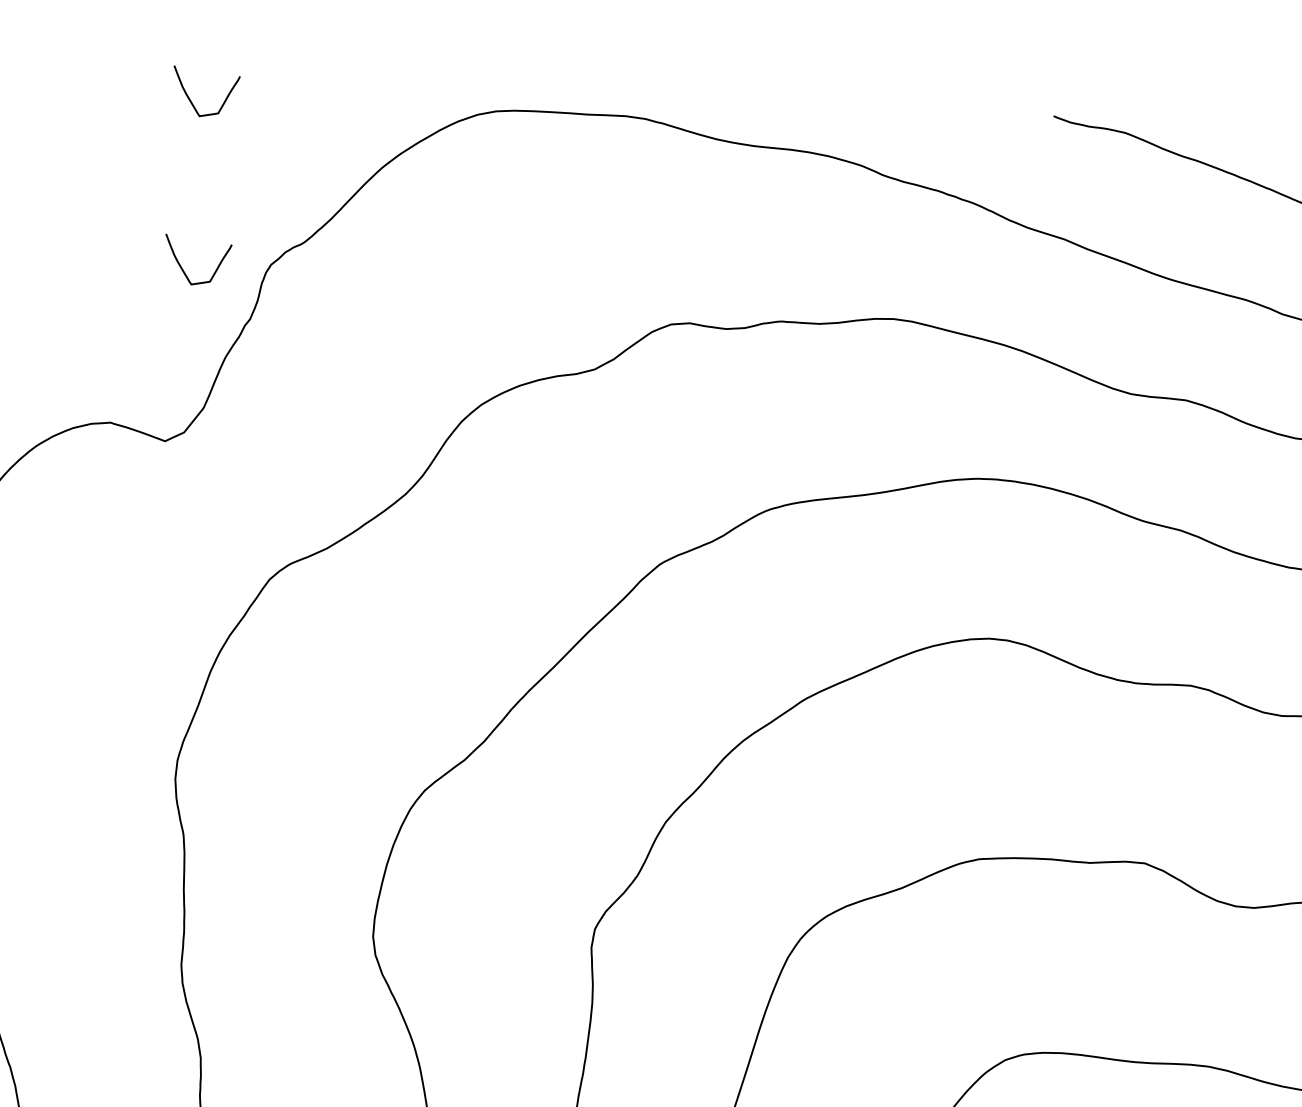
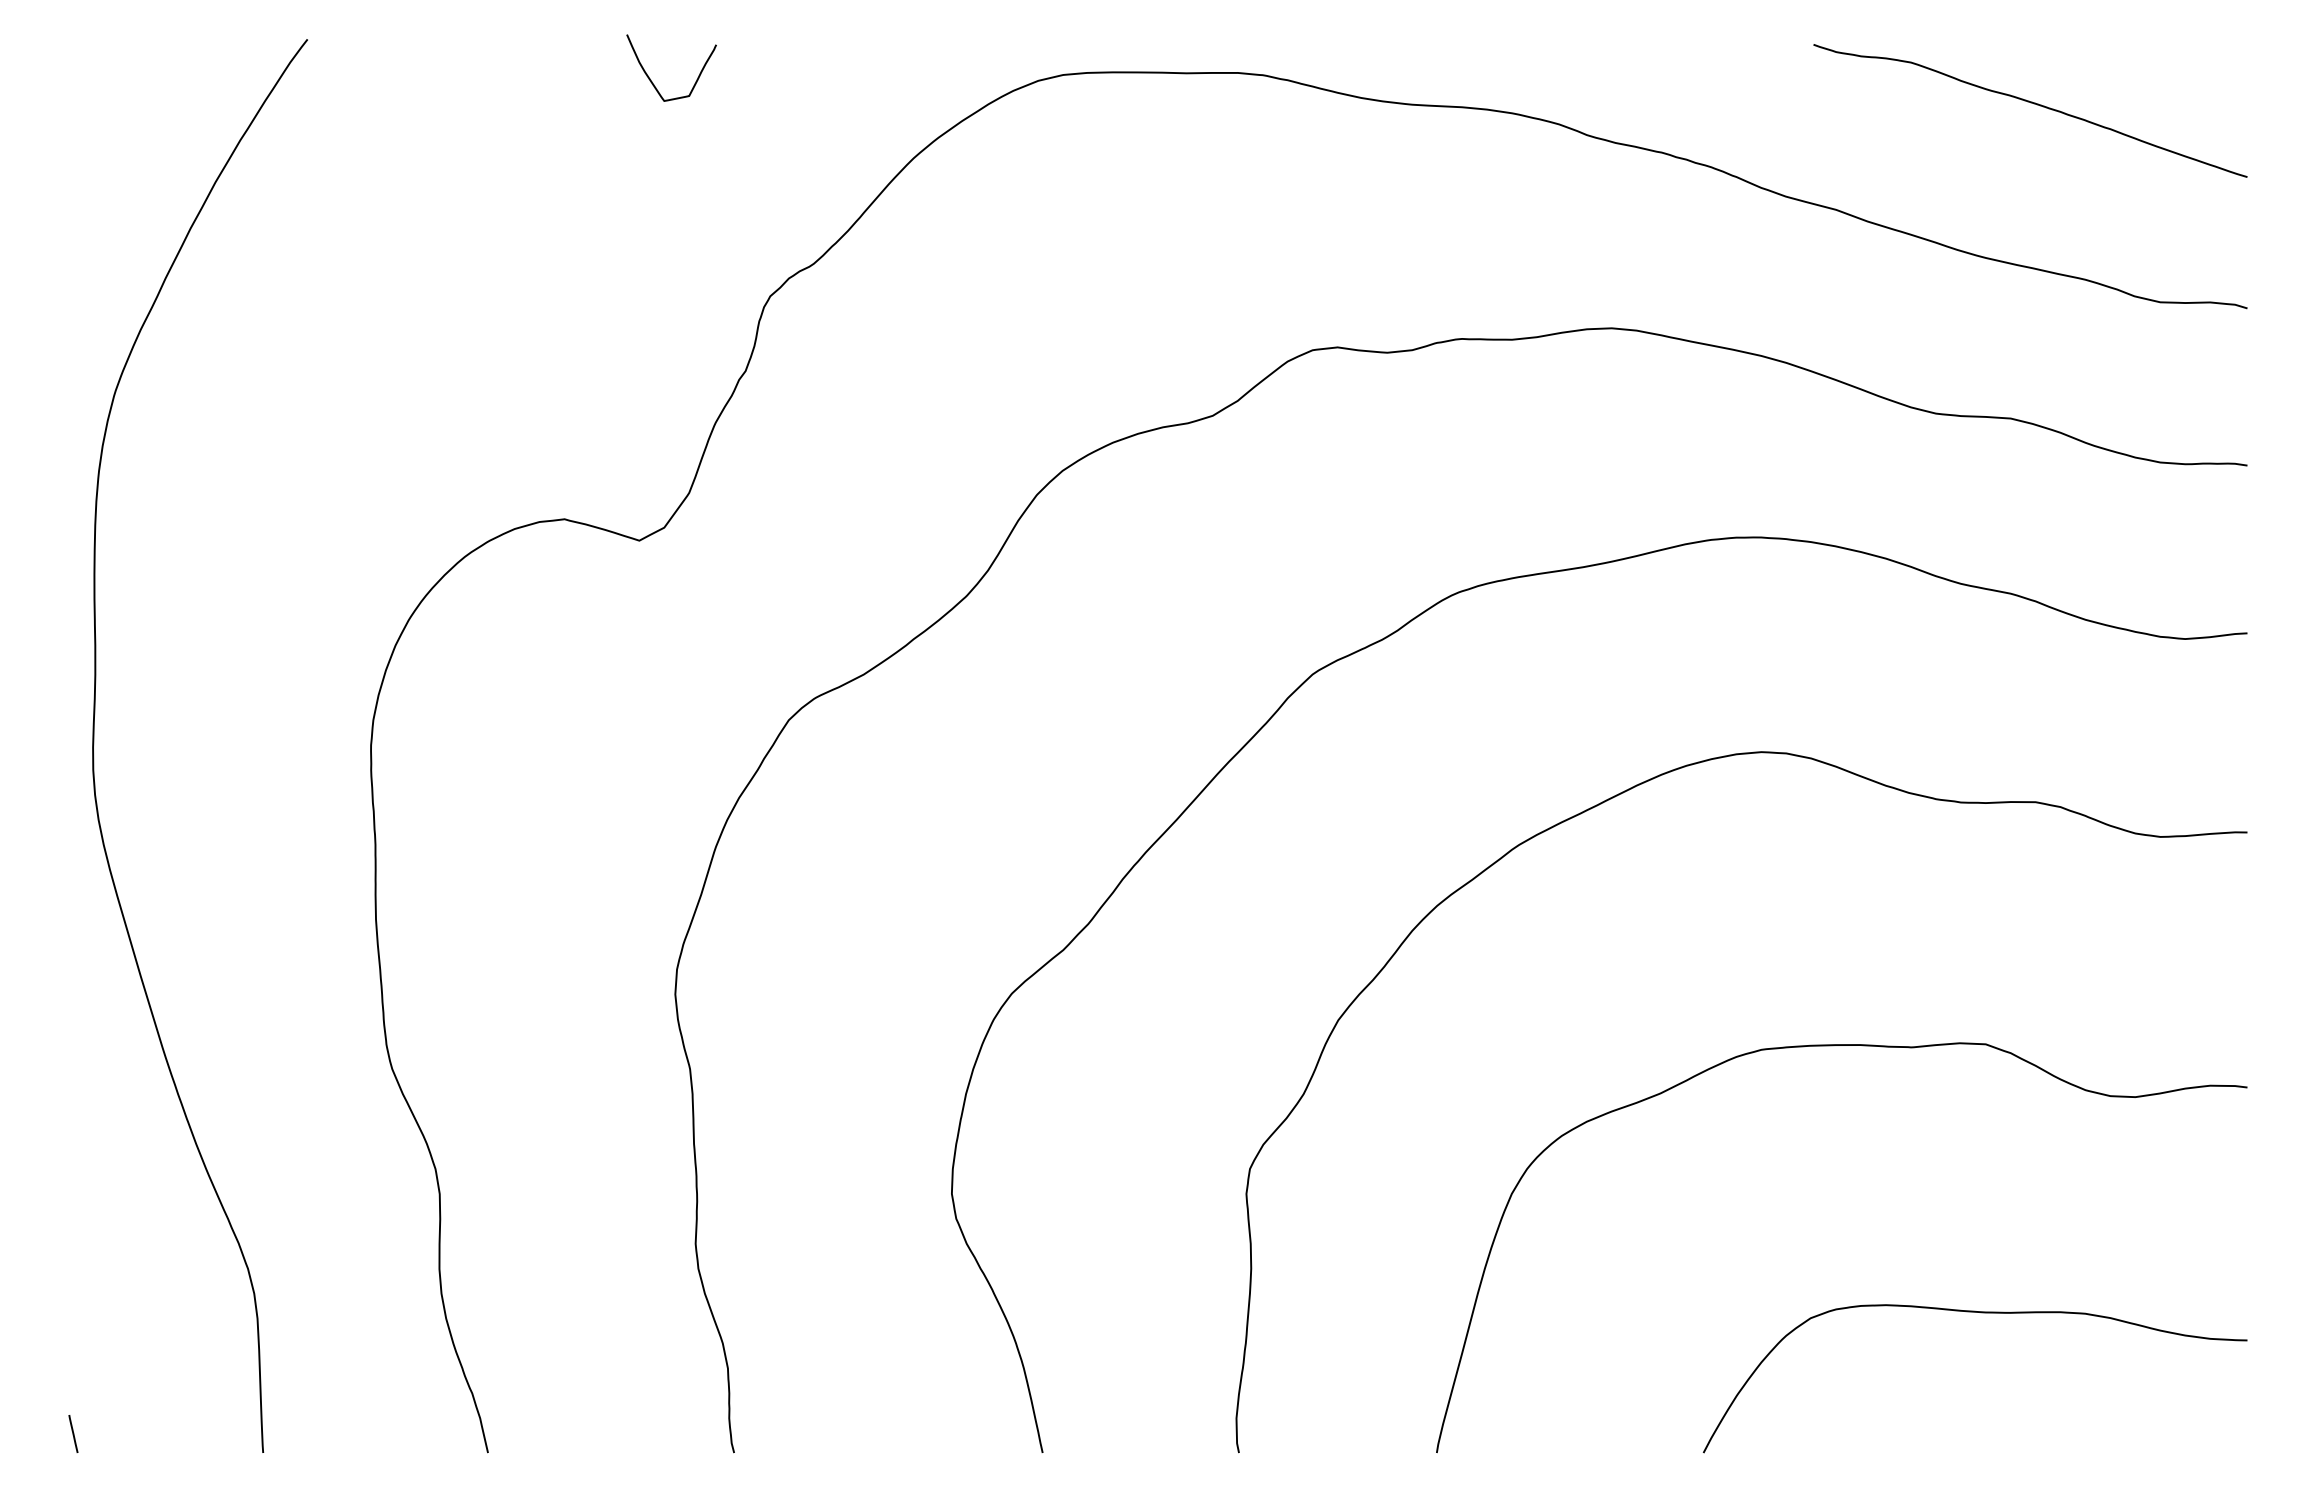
curve: (183, 269) -> (652, 308), removed

